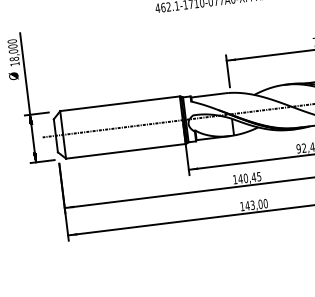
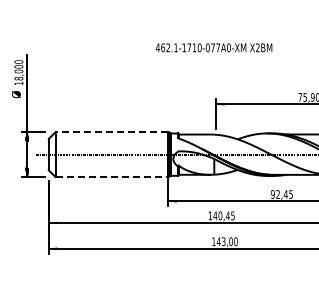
line: (119, 104) -> (111, 132), solid -> dashed
line: (126, 151) -> (112, 177), solid -> dashed

